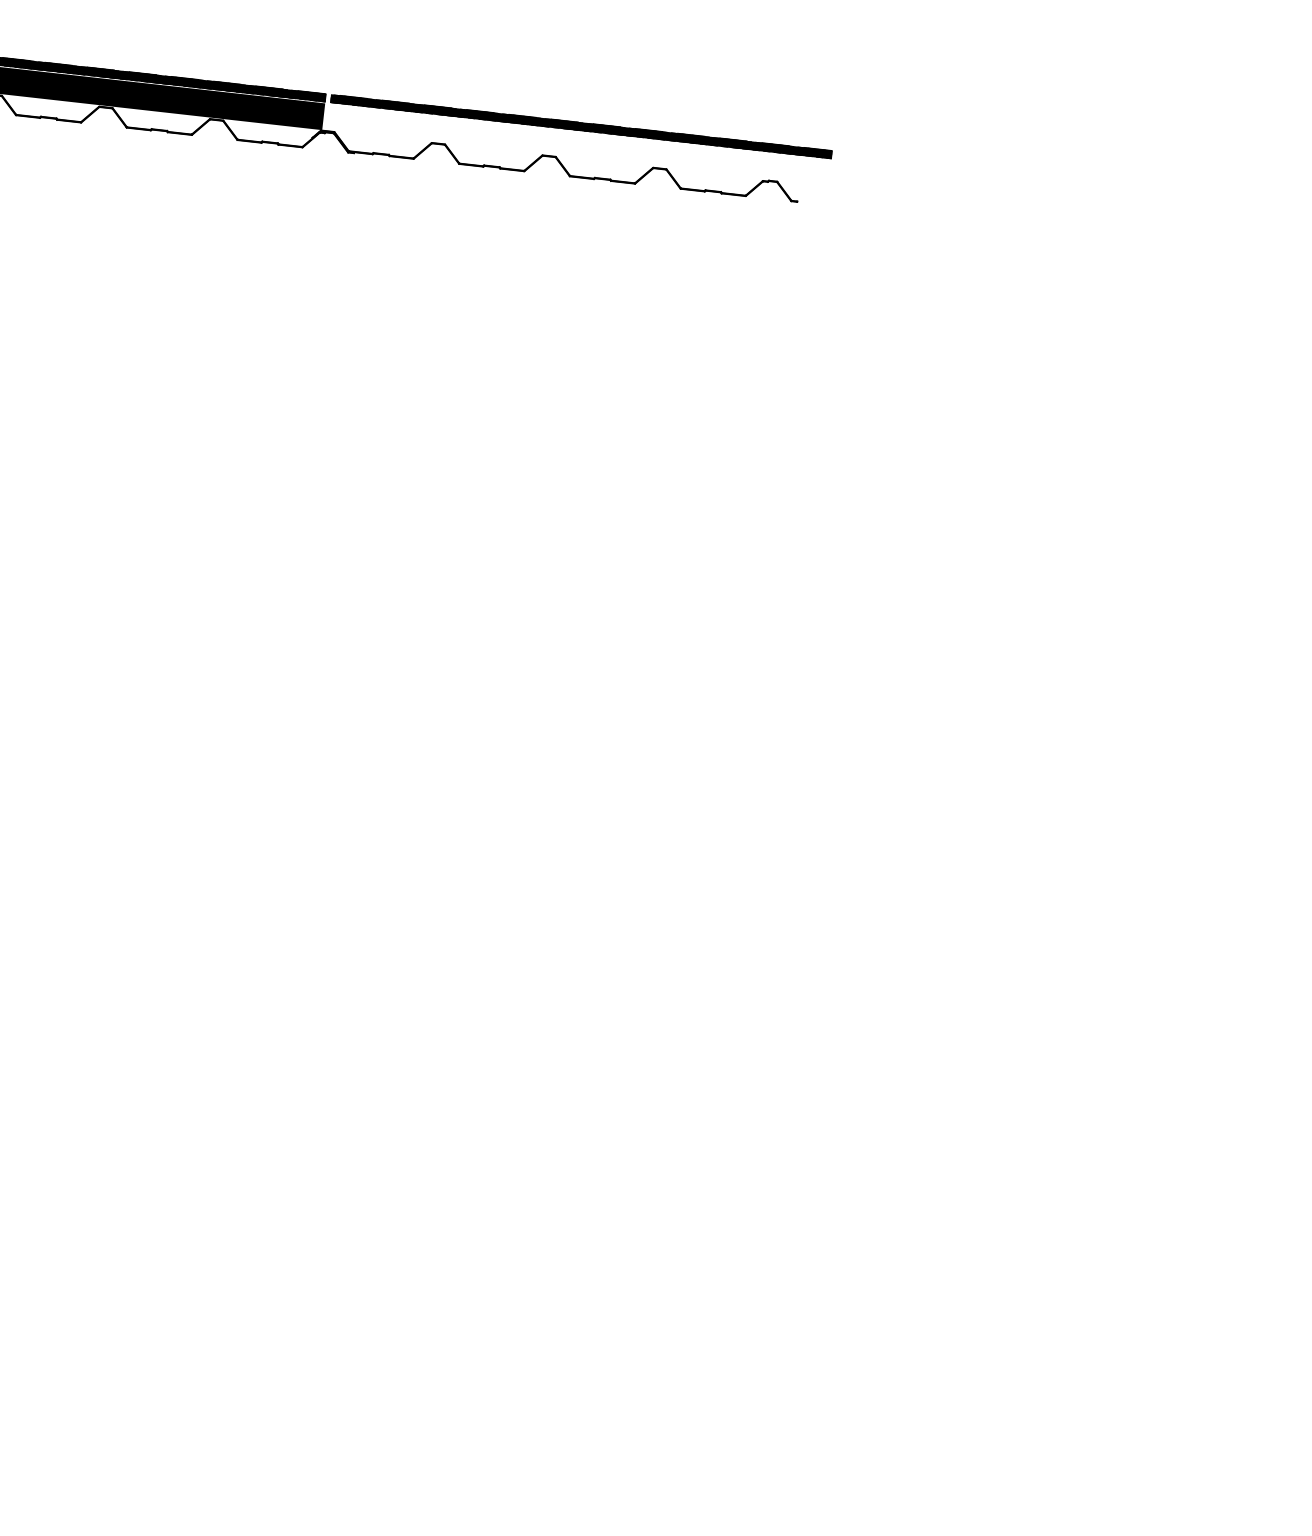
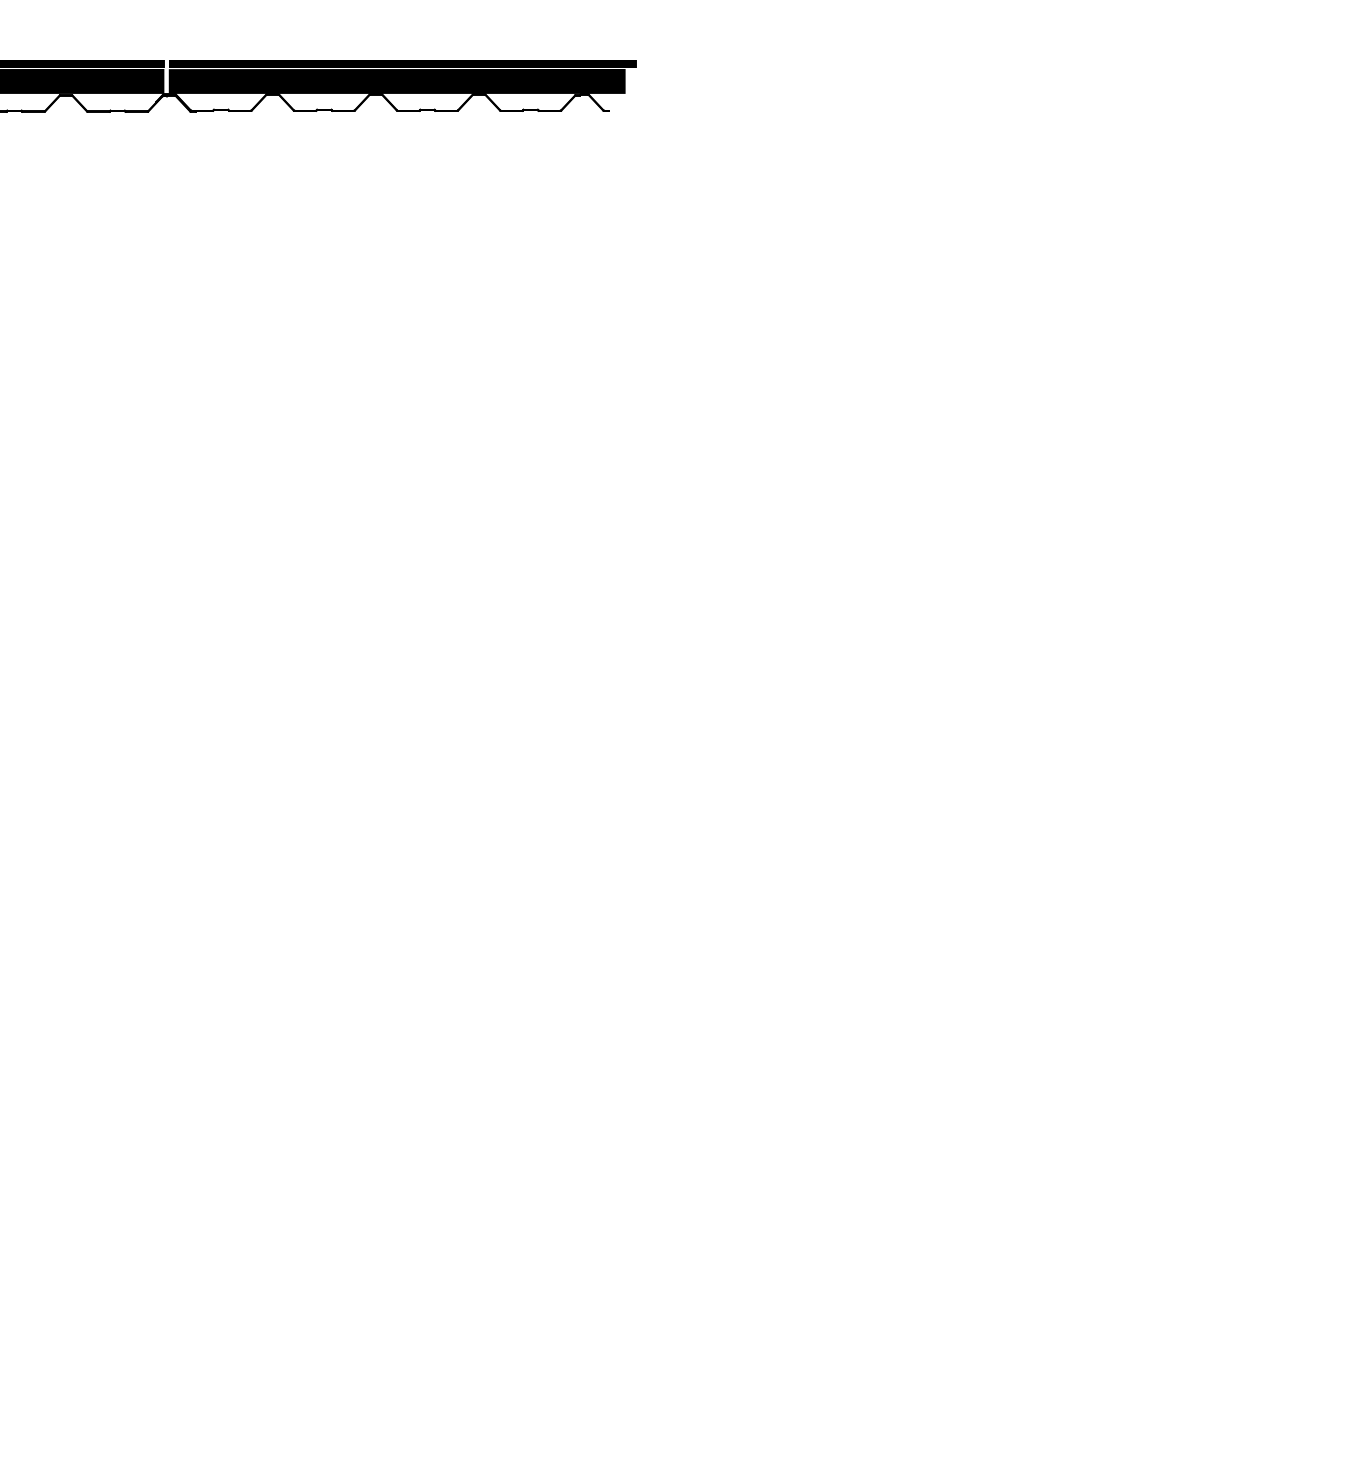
fill: (572, 144) -> (396, 81), added

